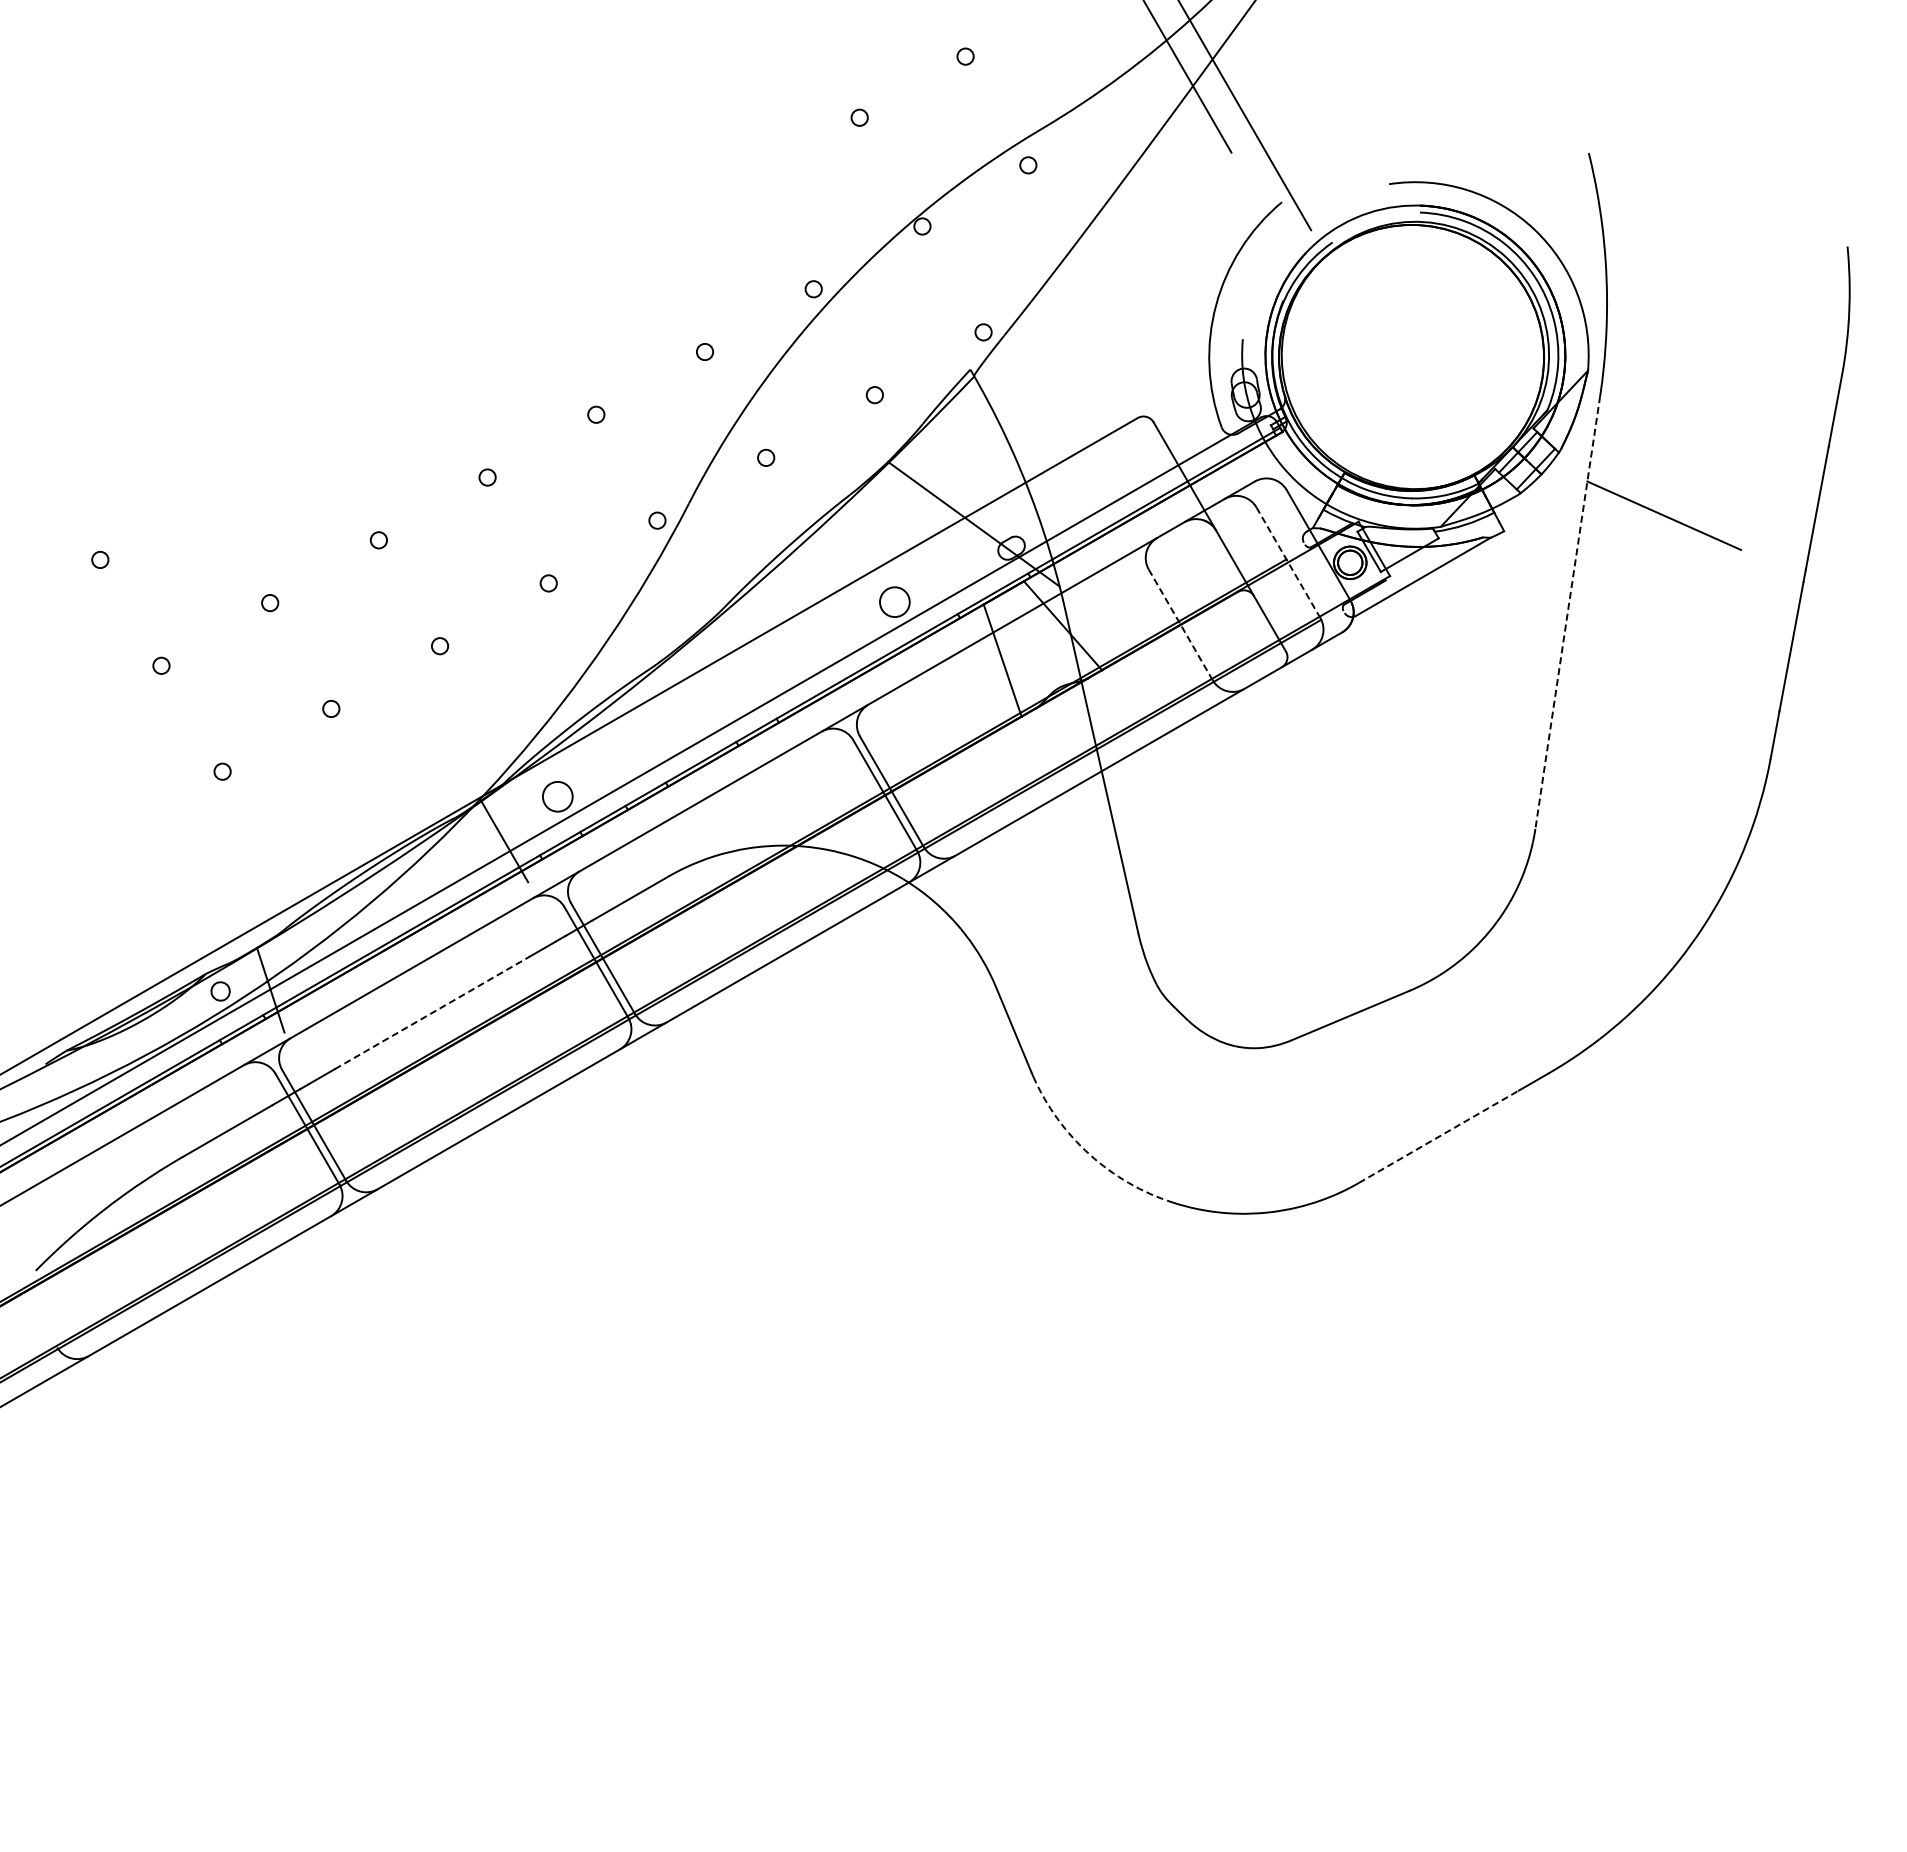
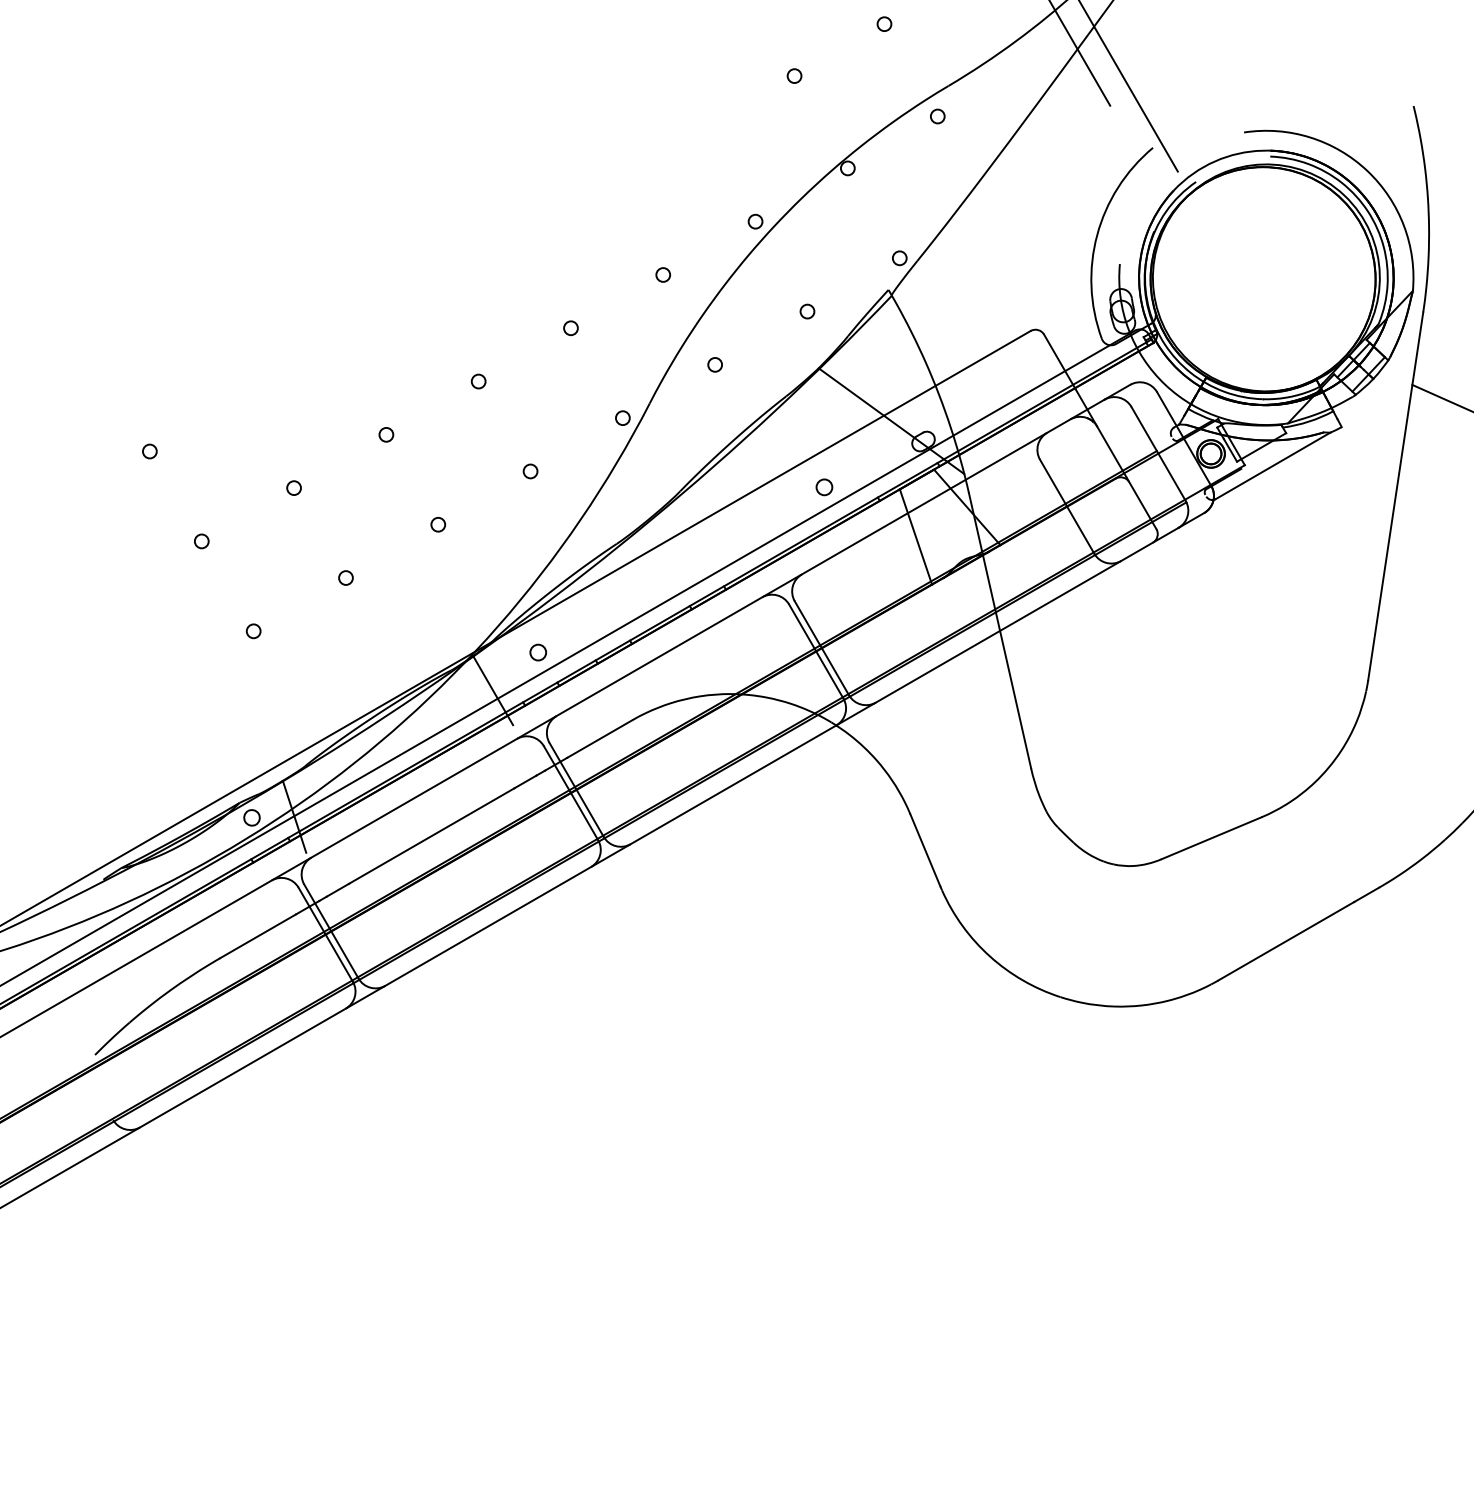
line: (1288, 562) -> (1158, 453), dashed -> solid
circle: (894, 601) -> (824, 486), size x0.62
line: (1567, 612) -> (1395, 496), dashed -> solid
line: (1180, 624) -> (1066, 506), dashed -> solid
circle: (557, 796) -> (538, 652), size x0.62
line: (432, 1012) -> (431, 835), dashed -> solid
line: (1439, 1136) -> (1286, 941), dashed -> solid
arc: (1089, 1154) -> (989, 956), dashed -> solid

